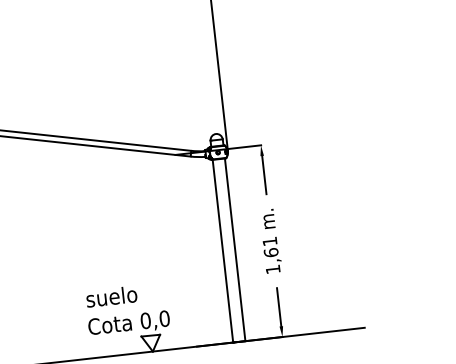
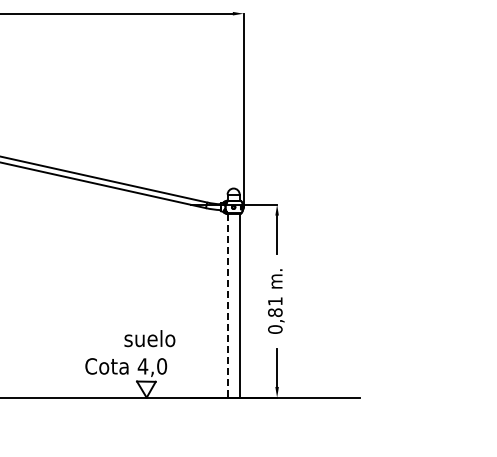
line: (222, 250) -> (227, 305), solid -> dashed
text: (272, 260) -> (275, 320), 1,61 -> 0,81
text: (111, 296) -> (149, 338), moved
text: (145, 321) -> (142, 366), 0,0 -> 4,0

